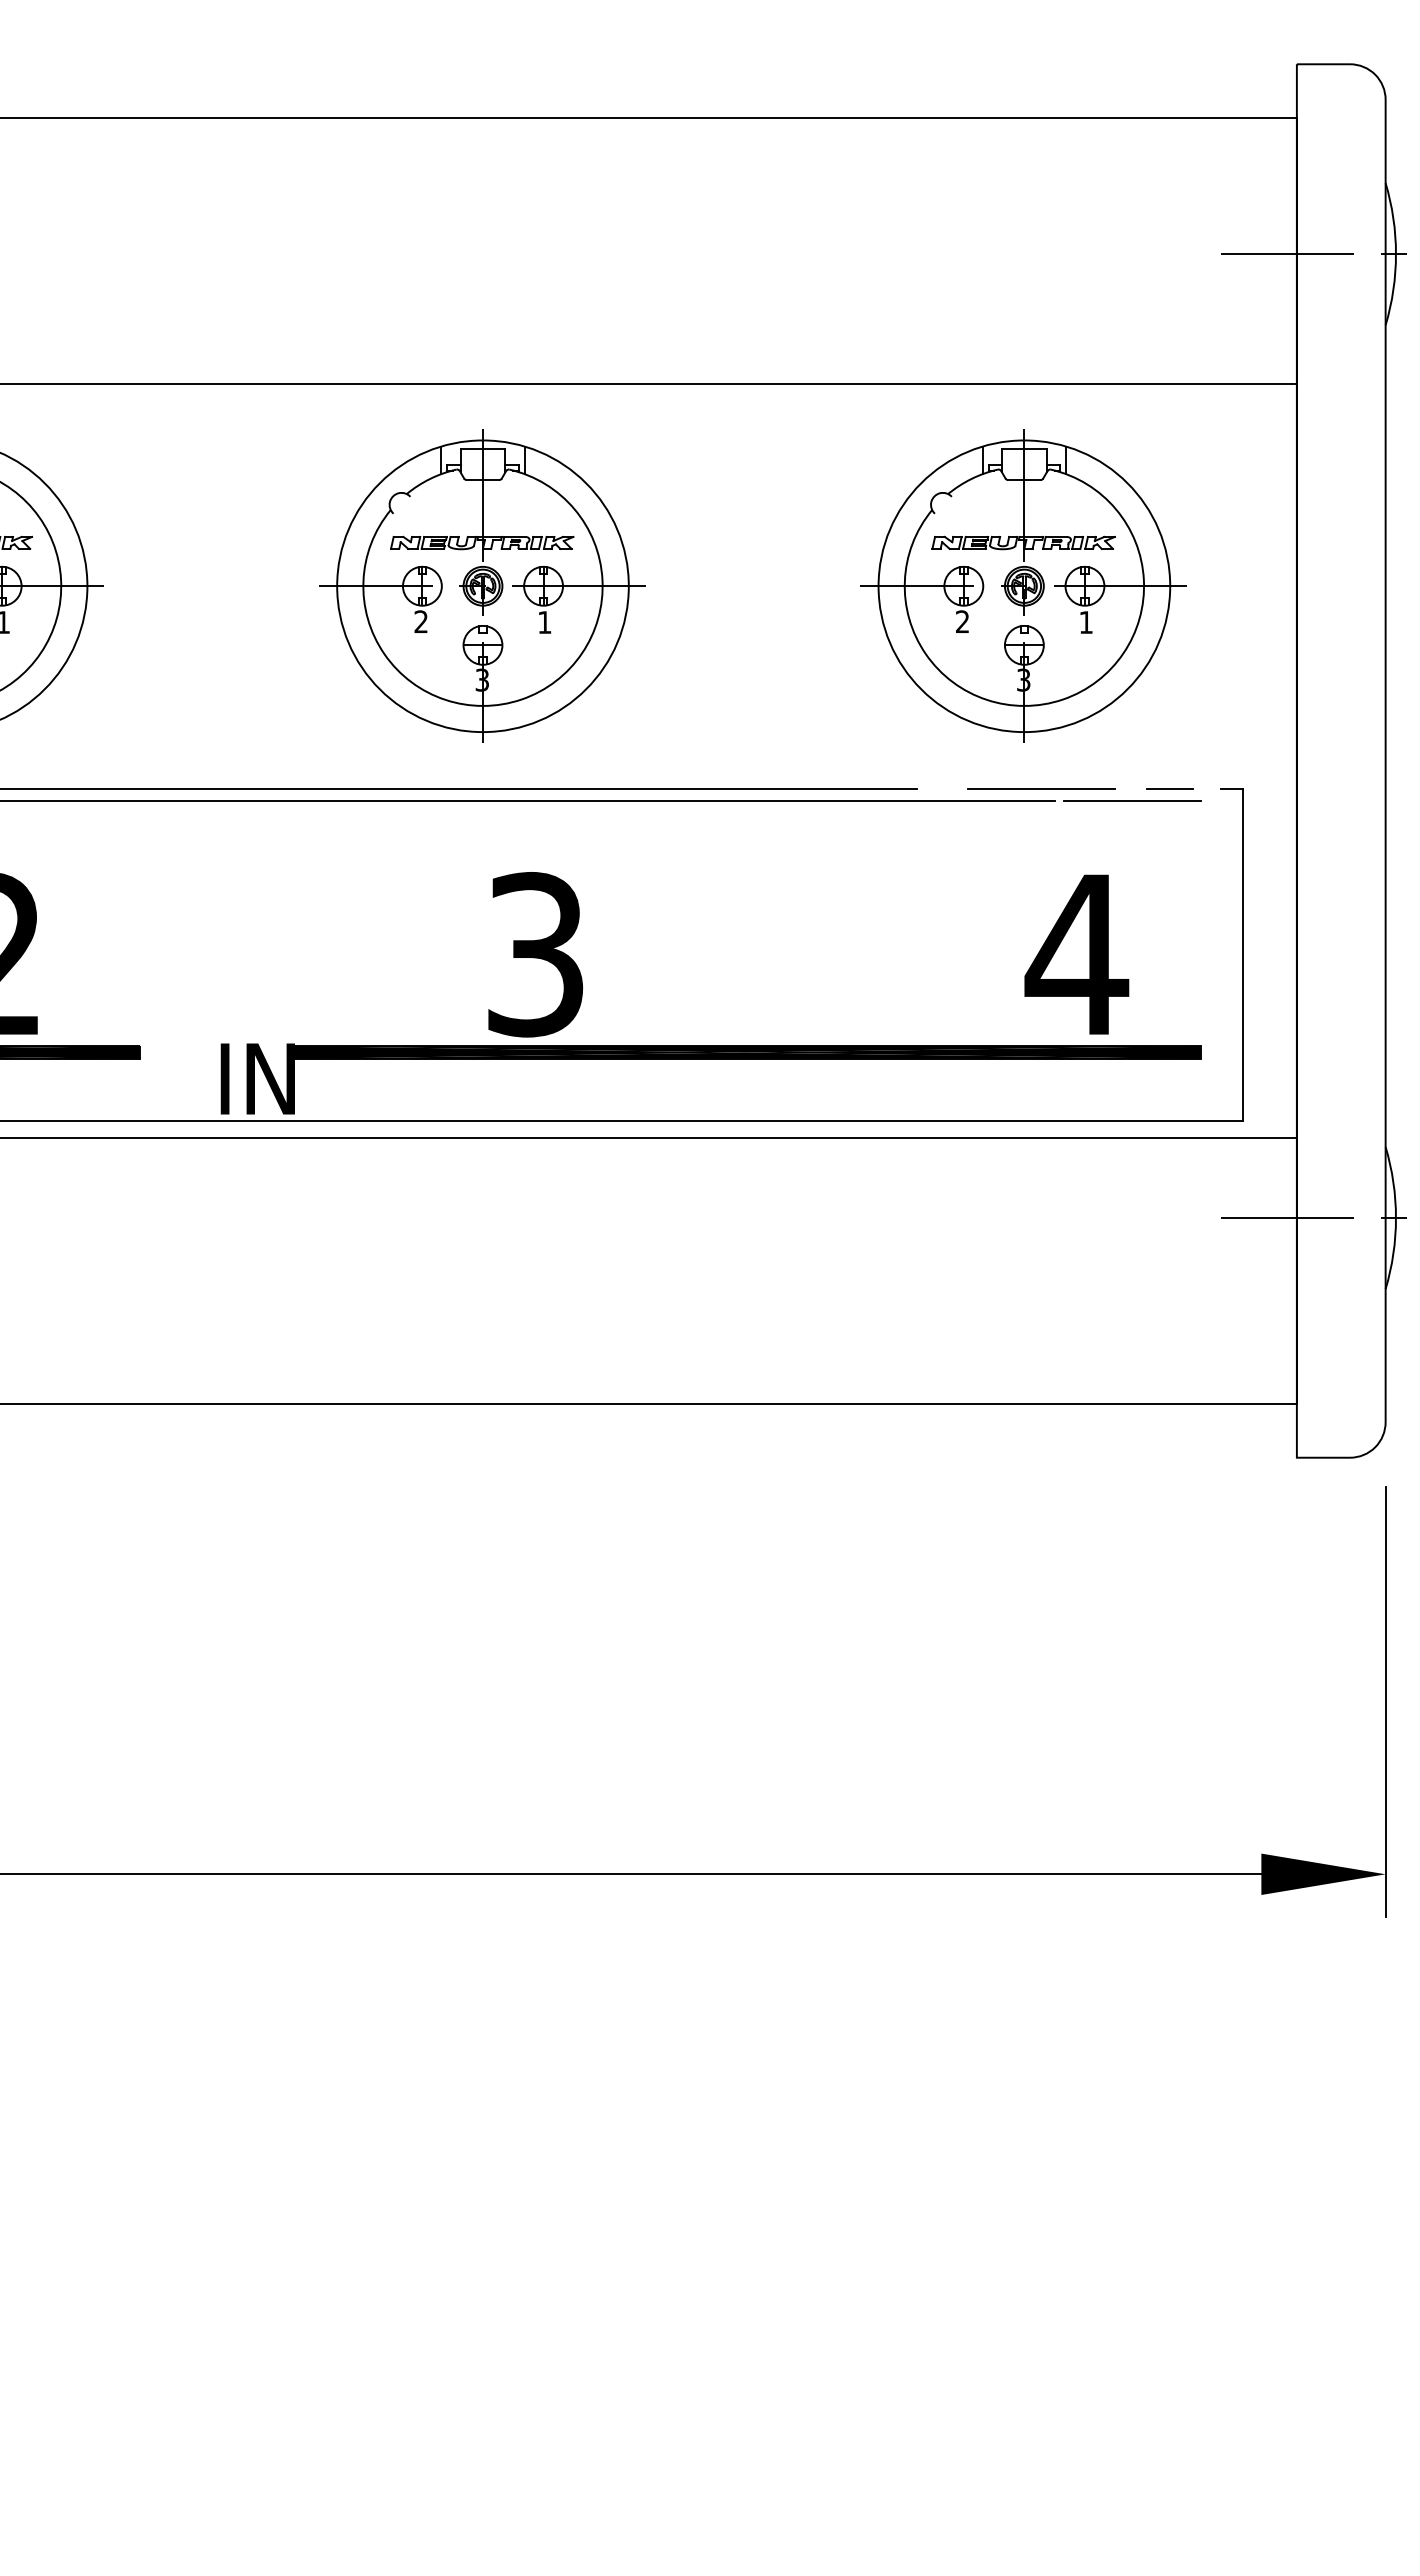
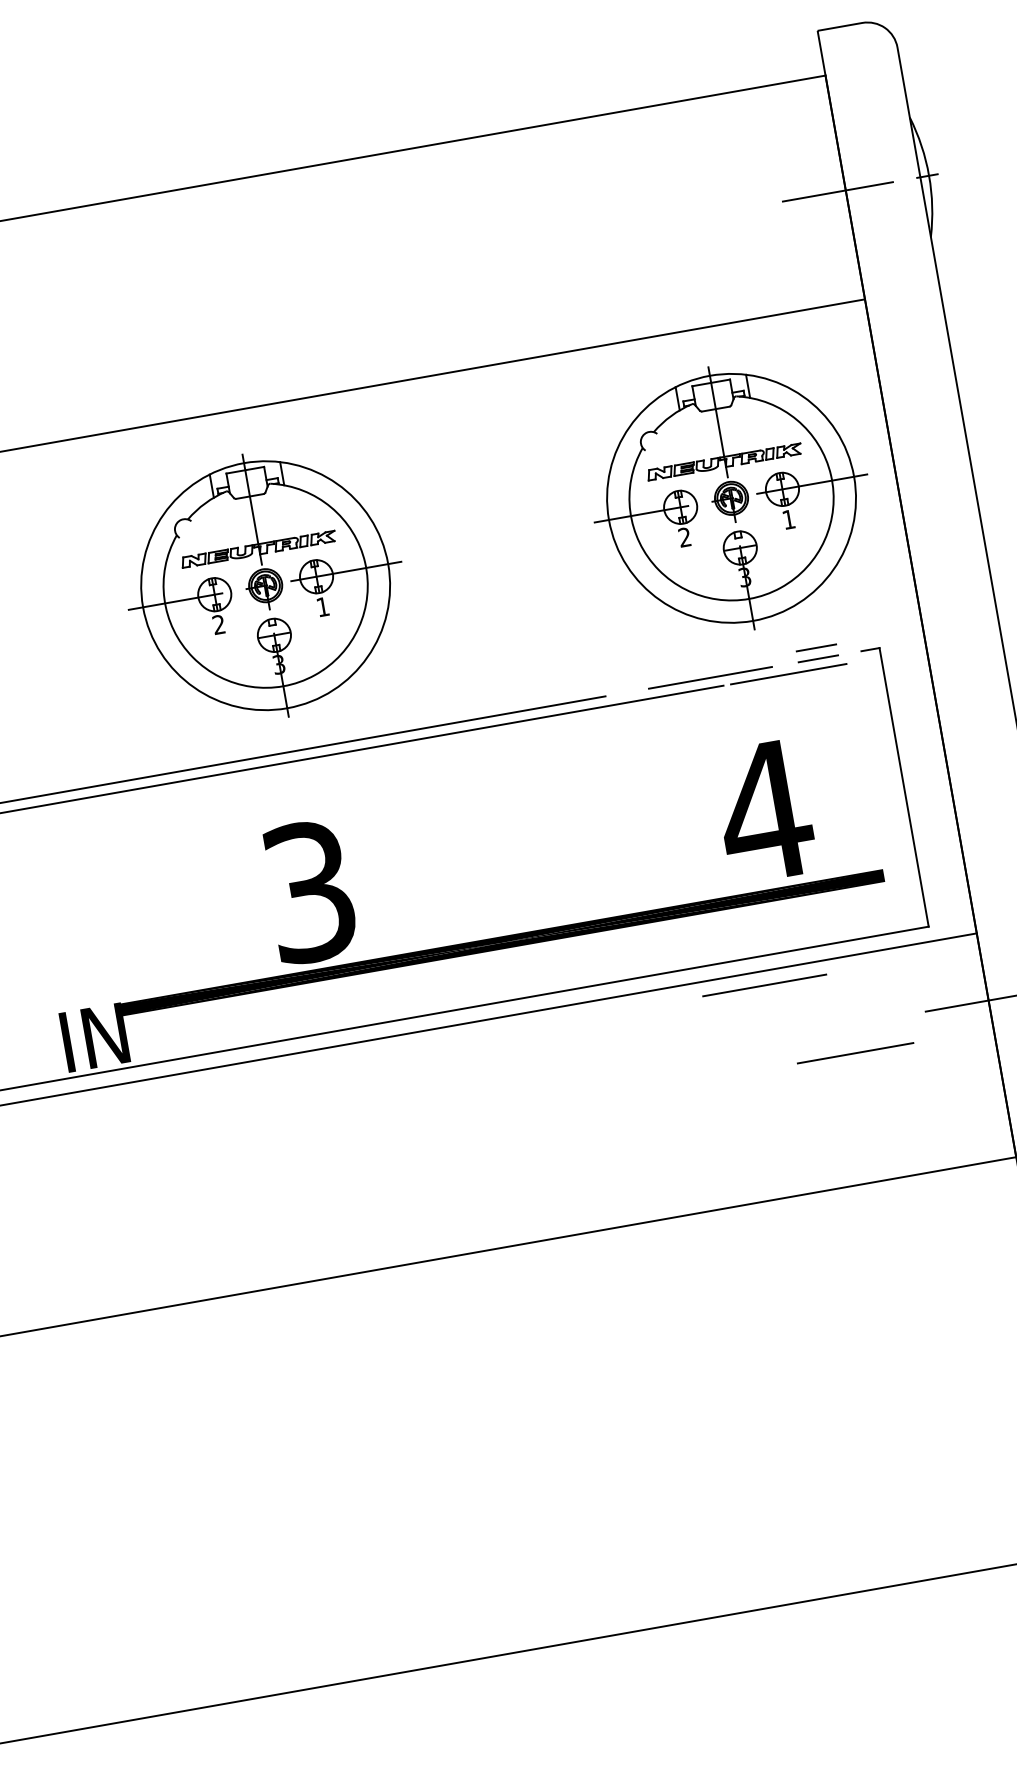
part: (482, 585) -> (265, 585), moved
part: (1023, 585) -> (730, 497), moved
line: (1169, 775) -> (815, 647), added
line: (1041, 1154) -> (764, 984), added
line: (1132, 1251) -> (855, 1052), added

